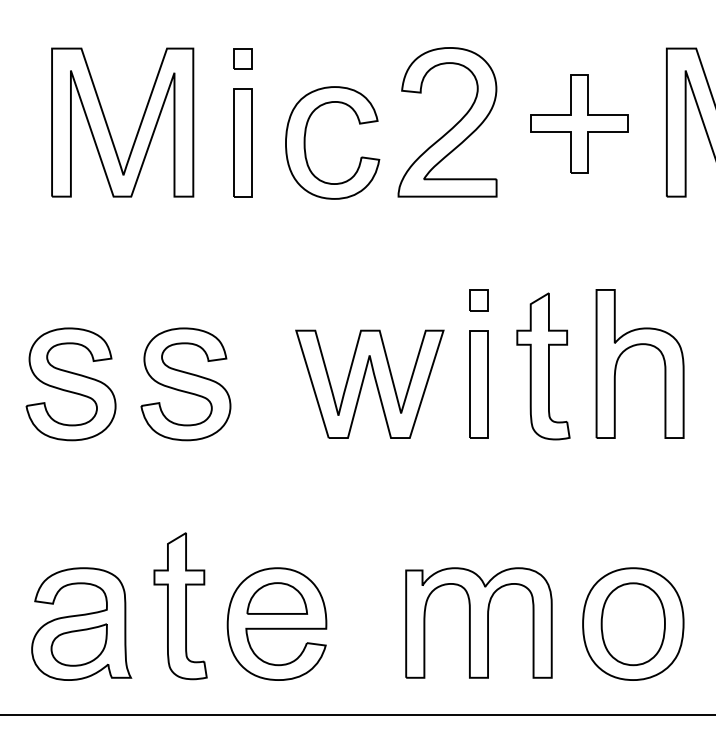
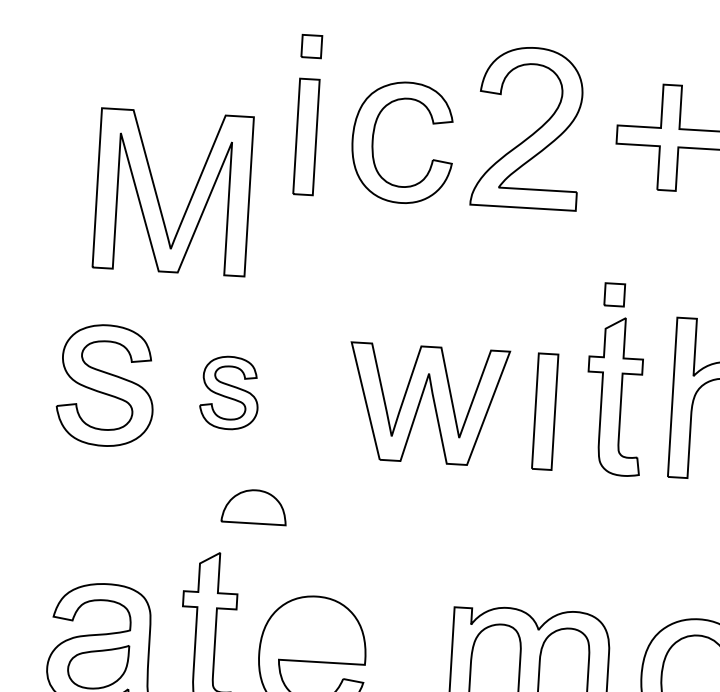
part: (108, 125) -> (157, 194), moved
part: (478, 300) -> (613, 295), moved
part: (185, 384) -> (229, 393), size x0.6
part: (277, 598) -> (254, 506), moved

